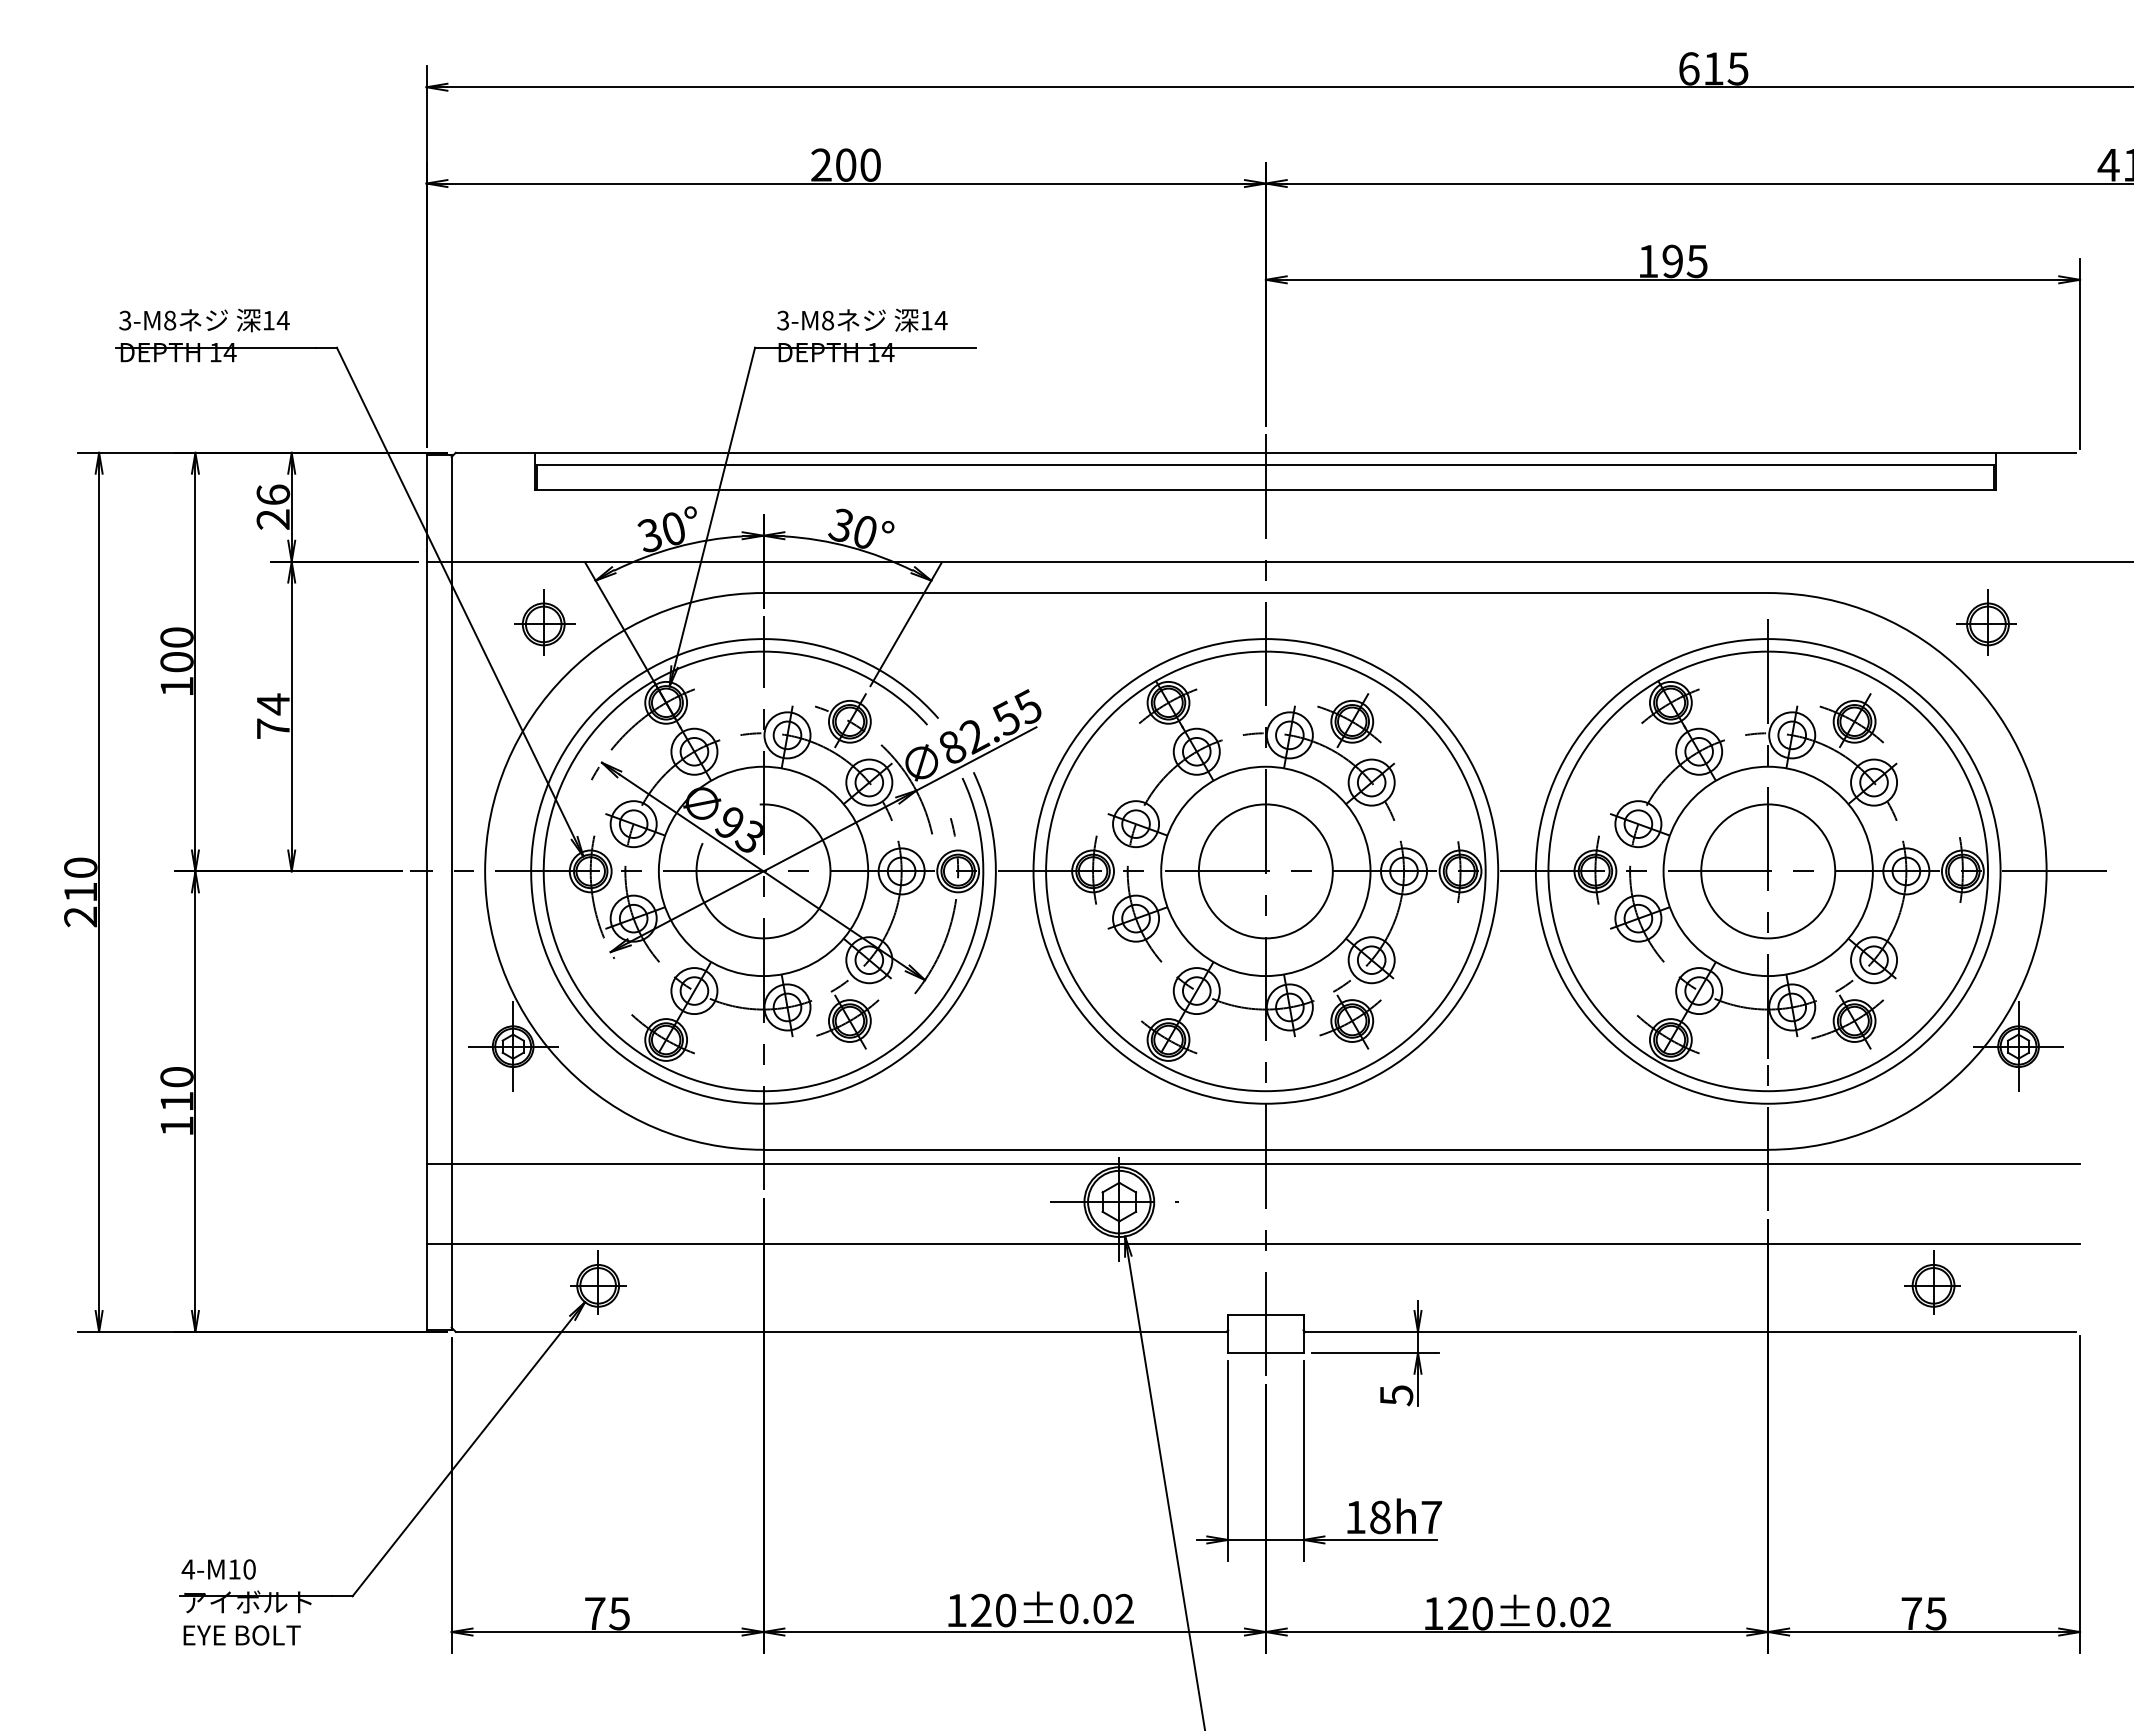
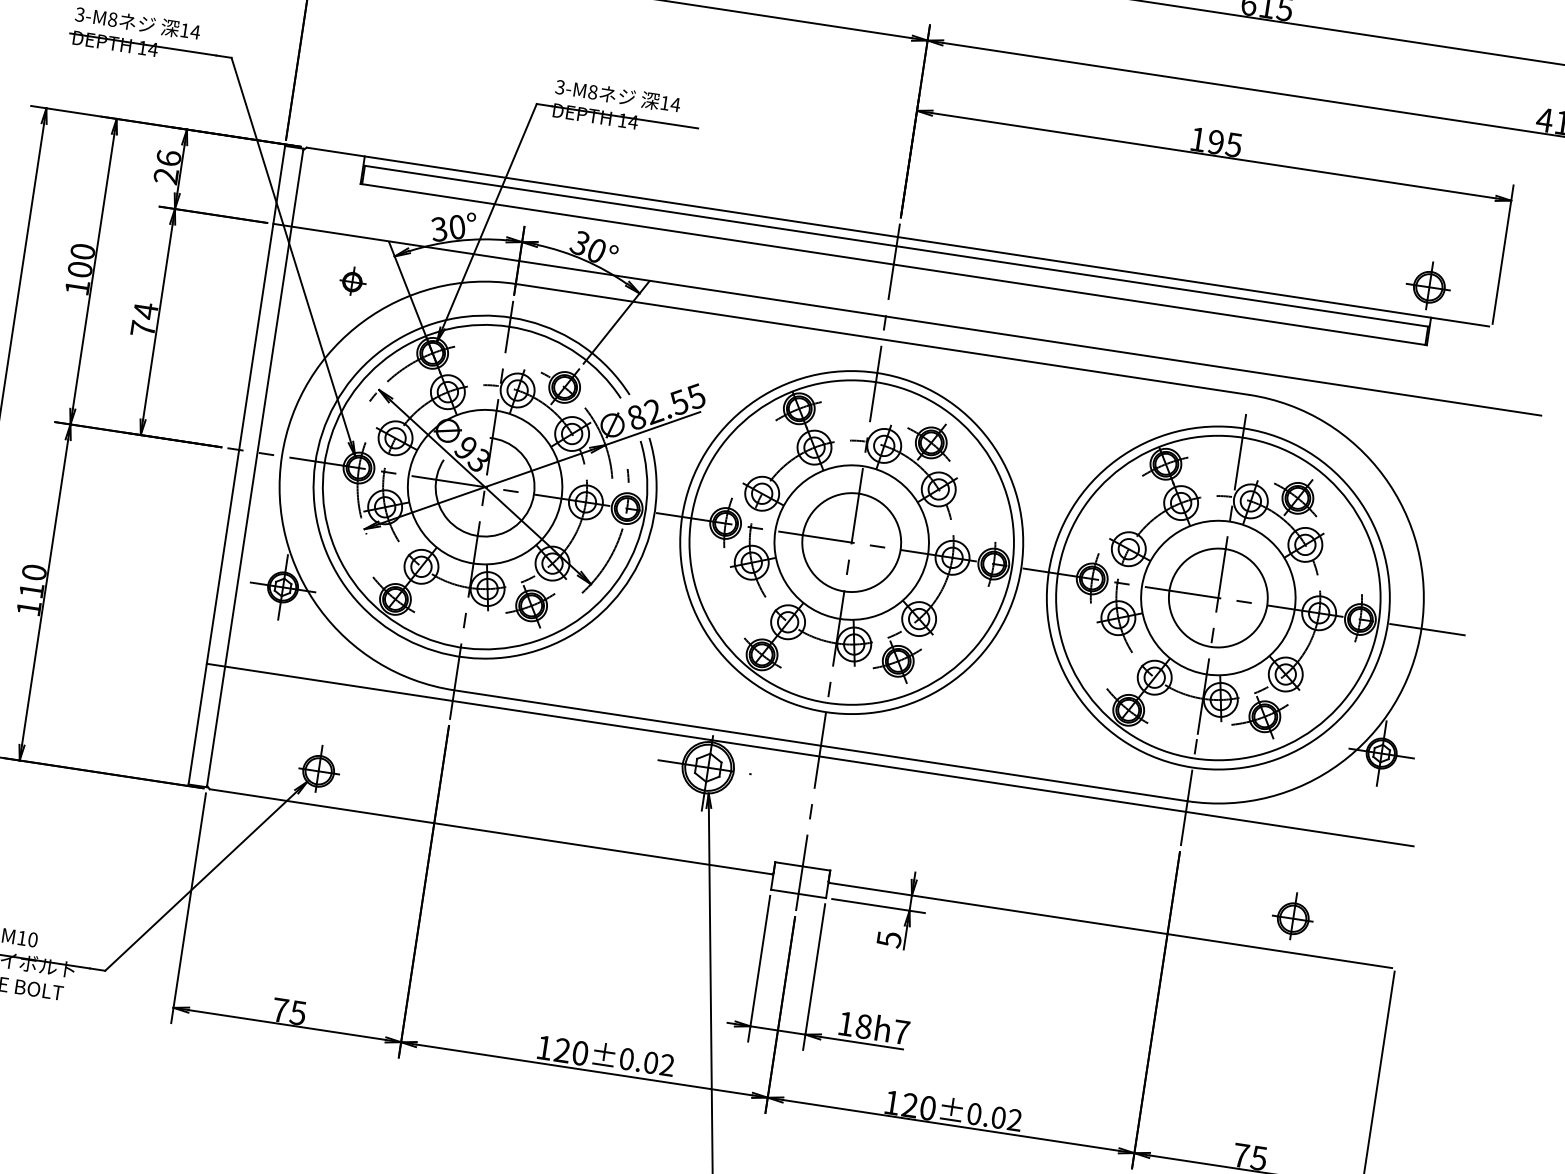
part: (544, 622) -> (352, 281), size x0.6
part: (1986, 622) -> (1428, 285), moved
line: (1253, 1243) -> (801, 812), removed

